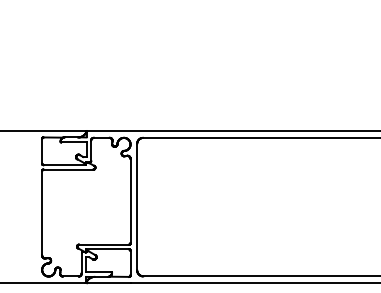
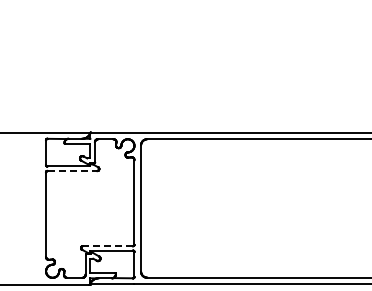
line: (68, 169) -> (72, 170), solid -> dashed
line: (104, 244) -> (108, 245), solid -> dashed

